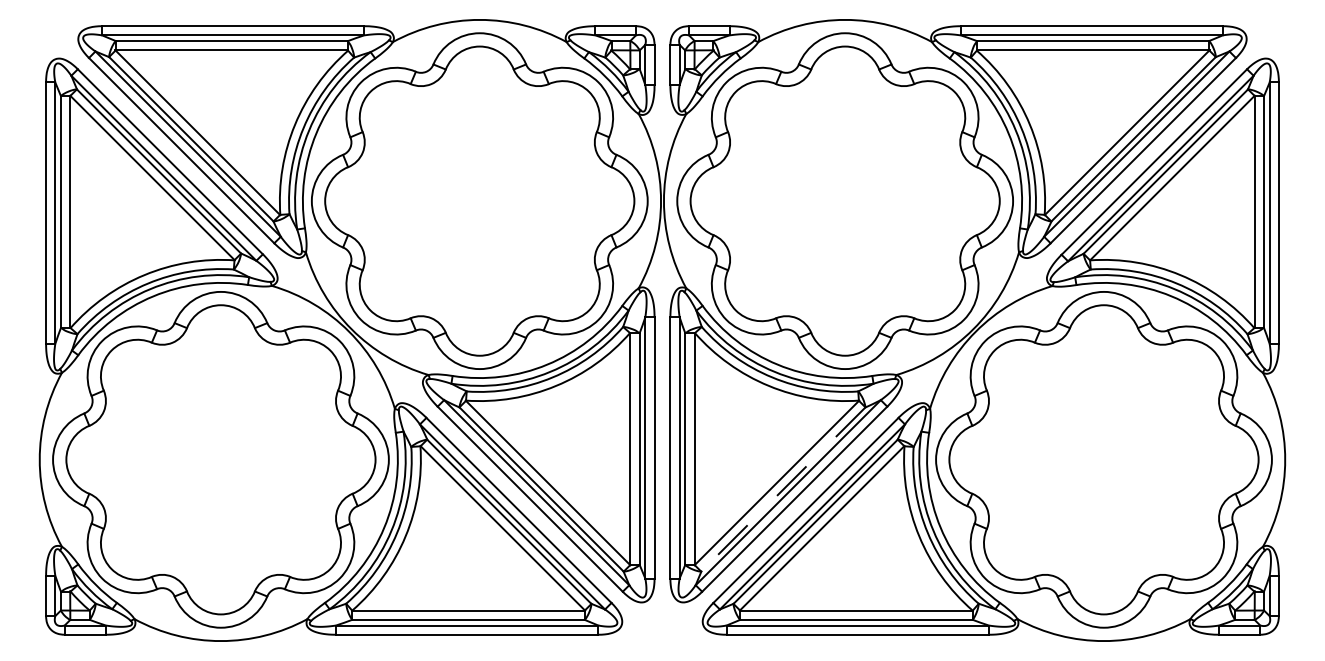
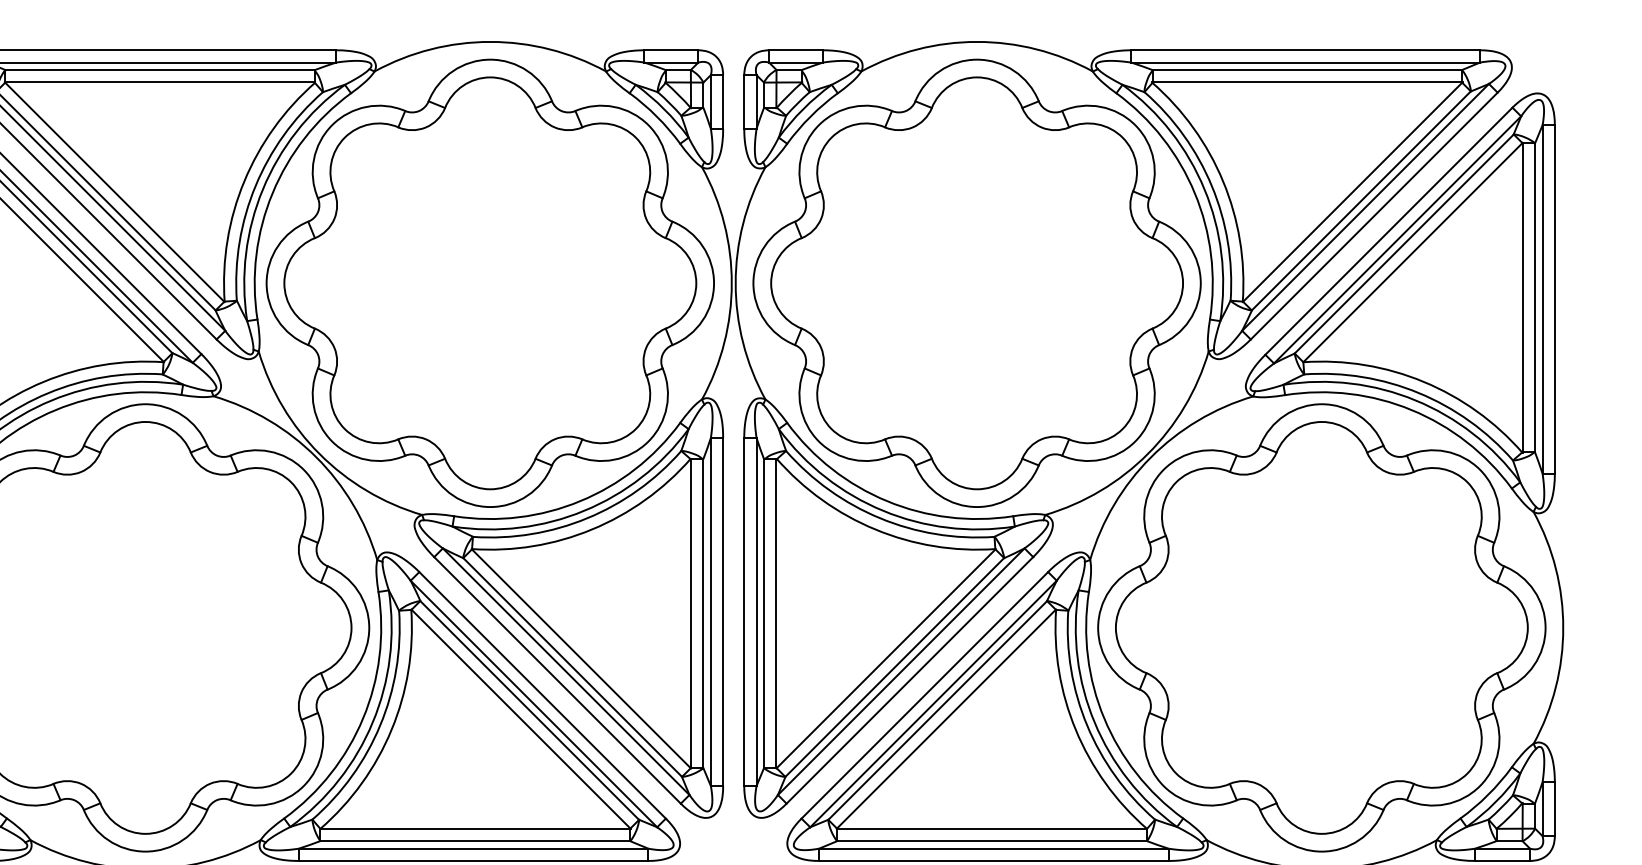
line: (783, 489) -> (894, 667), dashed -> solid

